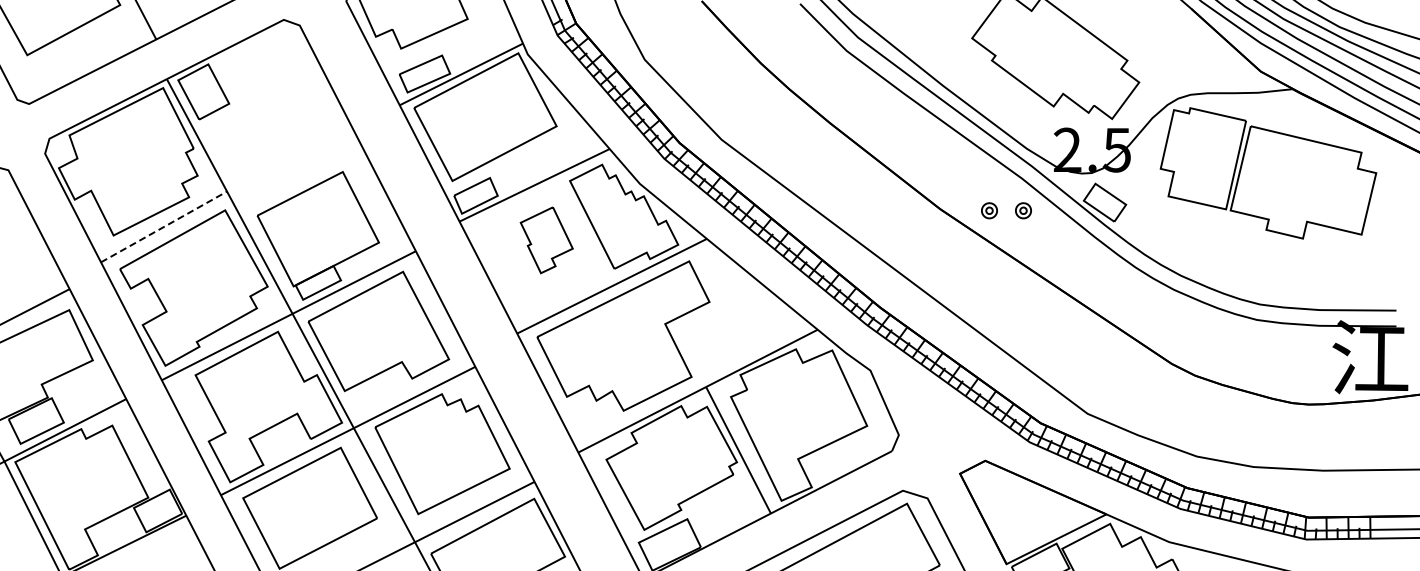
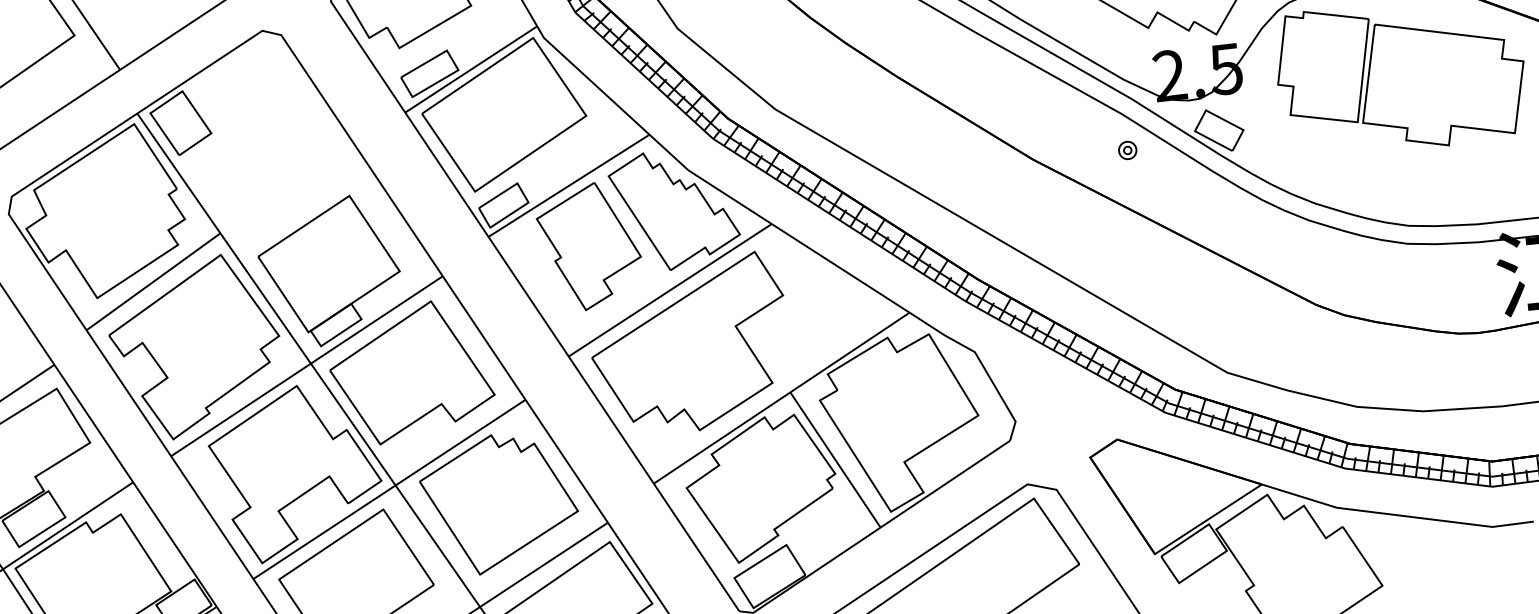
part: (989, 210) -> (1089, 154), removed
line: (164, 226) -> (153, 281), dashed -> solid
part: (546, 240) -> (589, 246), size x1.67

